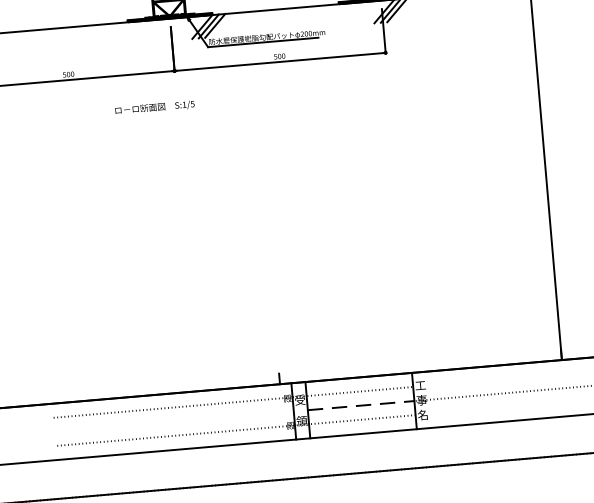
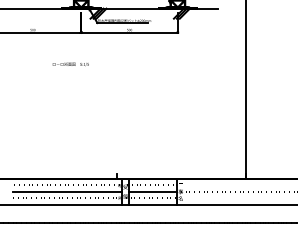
text: (154, 107) -> (70, 64), moved
line: (362, 404) -> (153, 191), dashed -> solid
line: (174, 420) -> (67, 191), added

